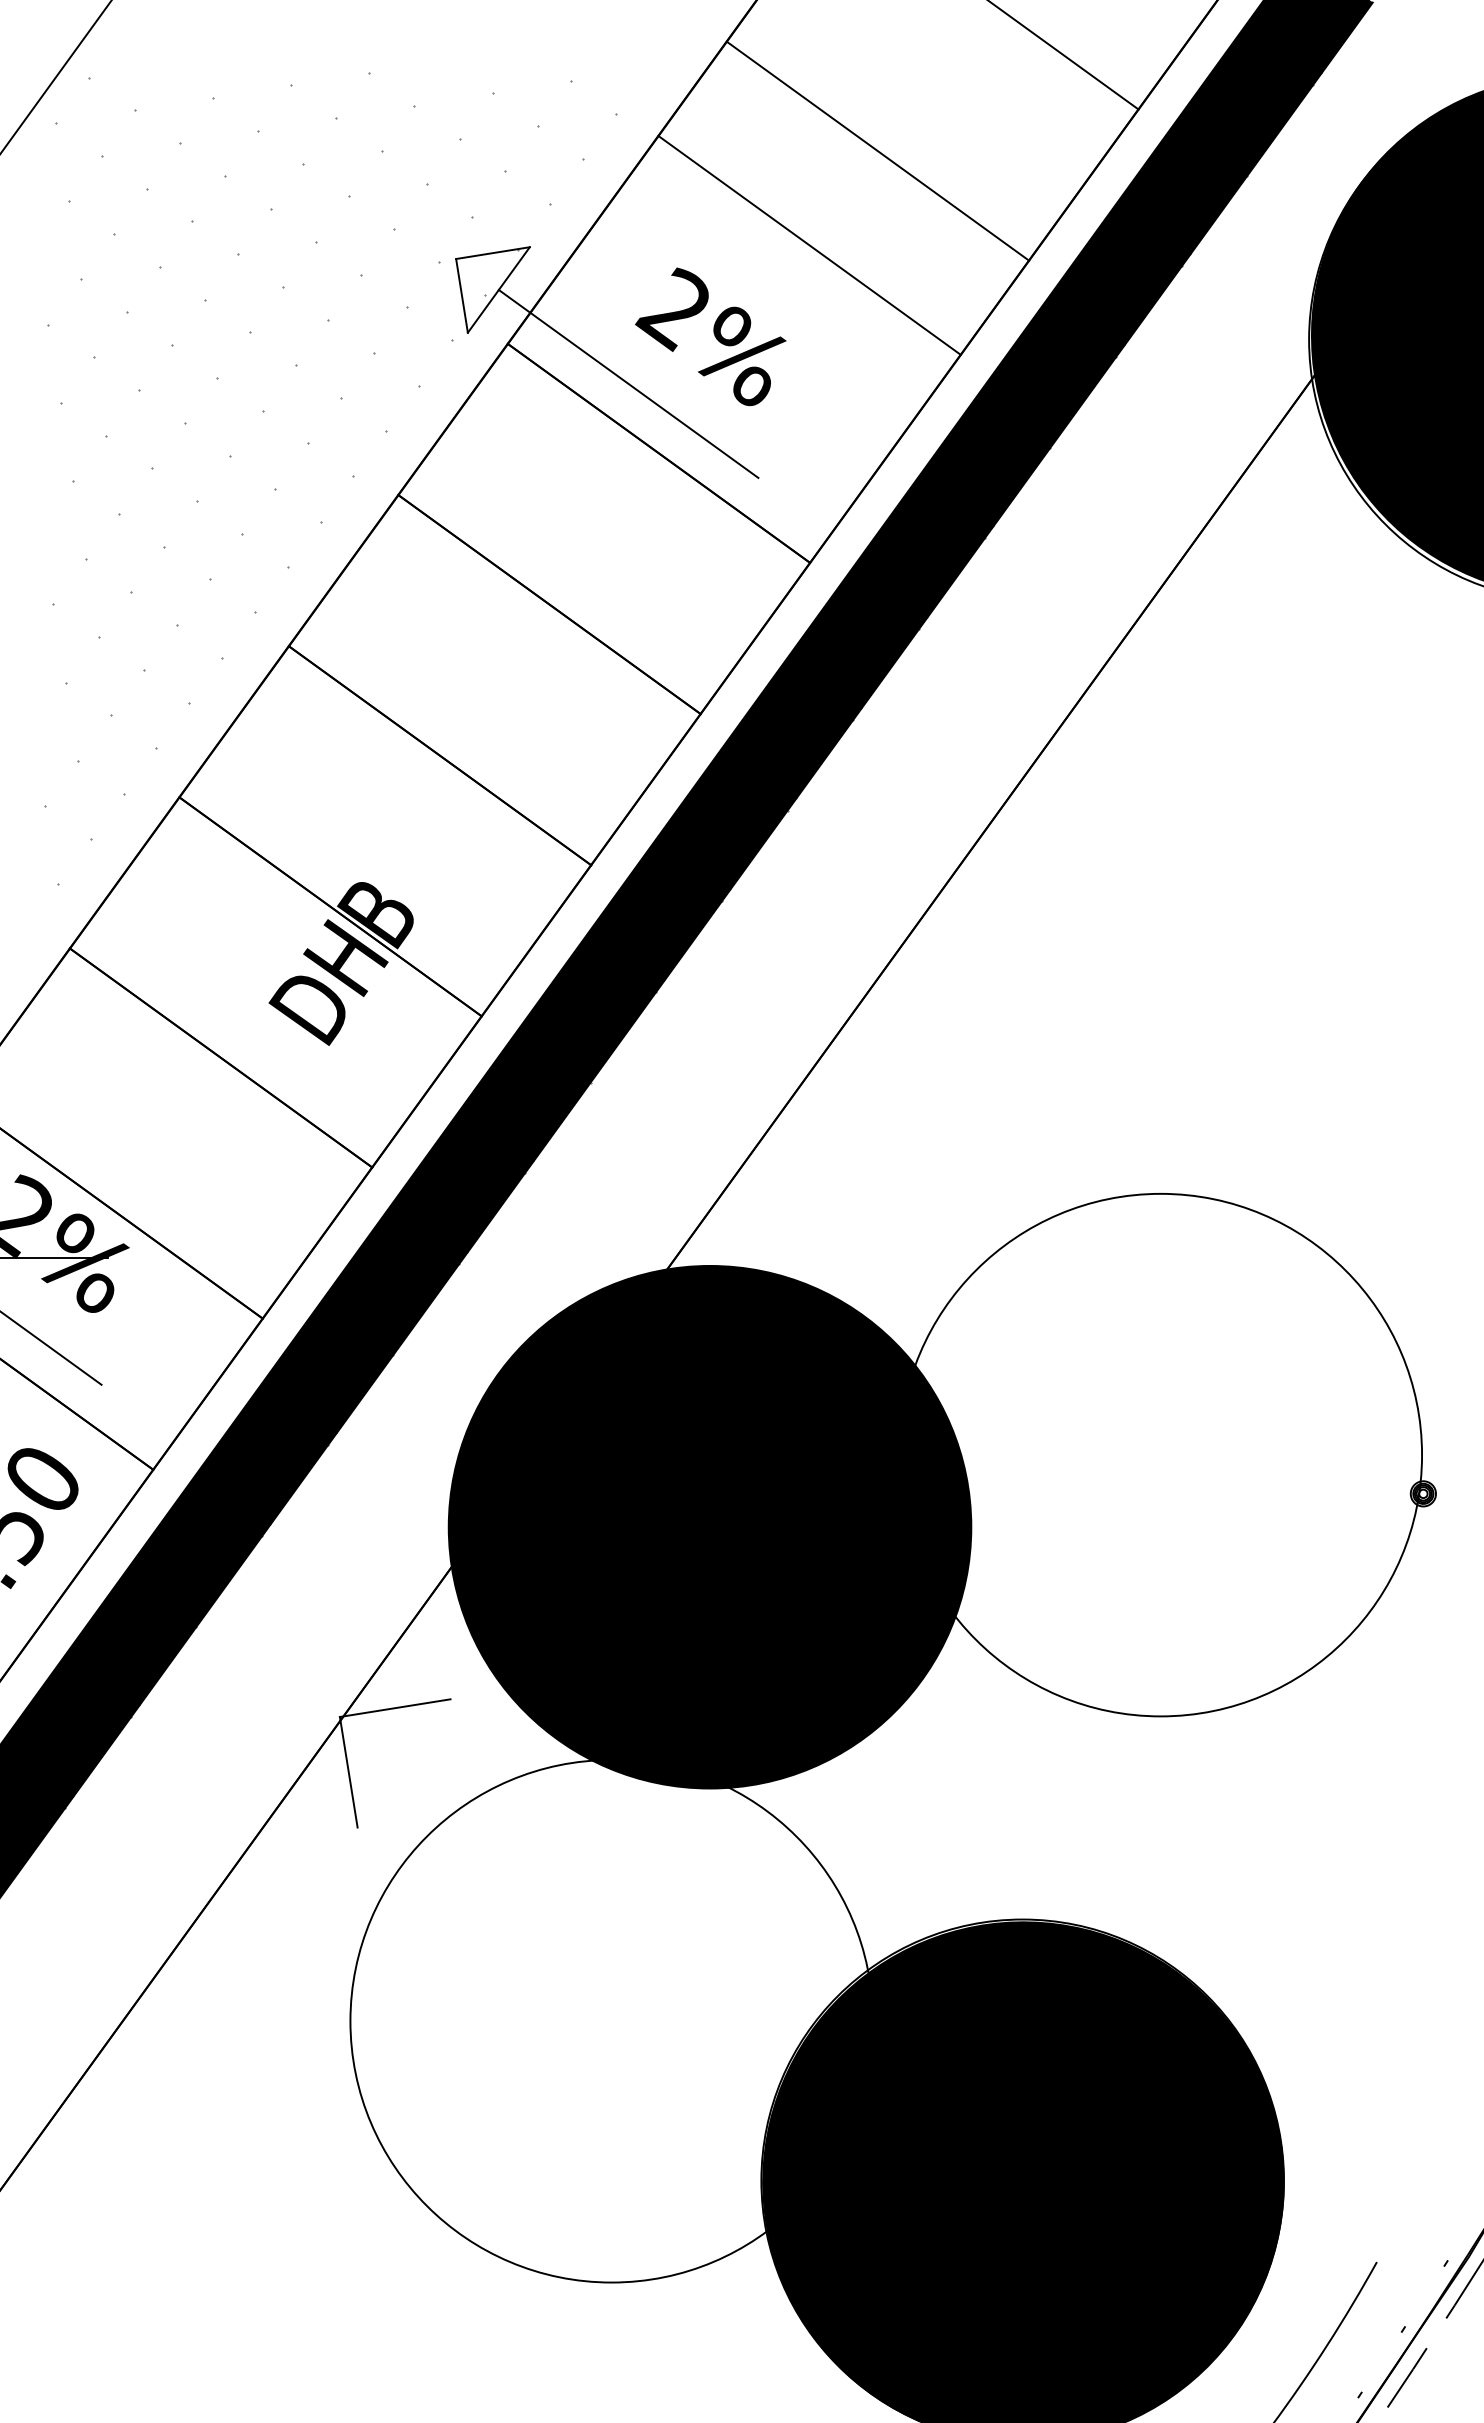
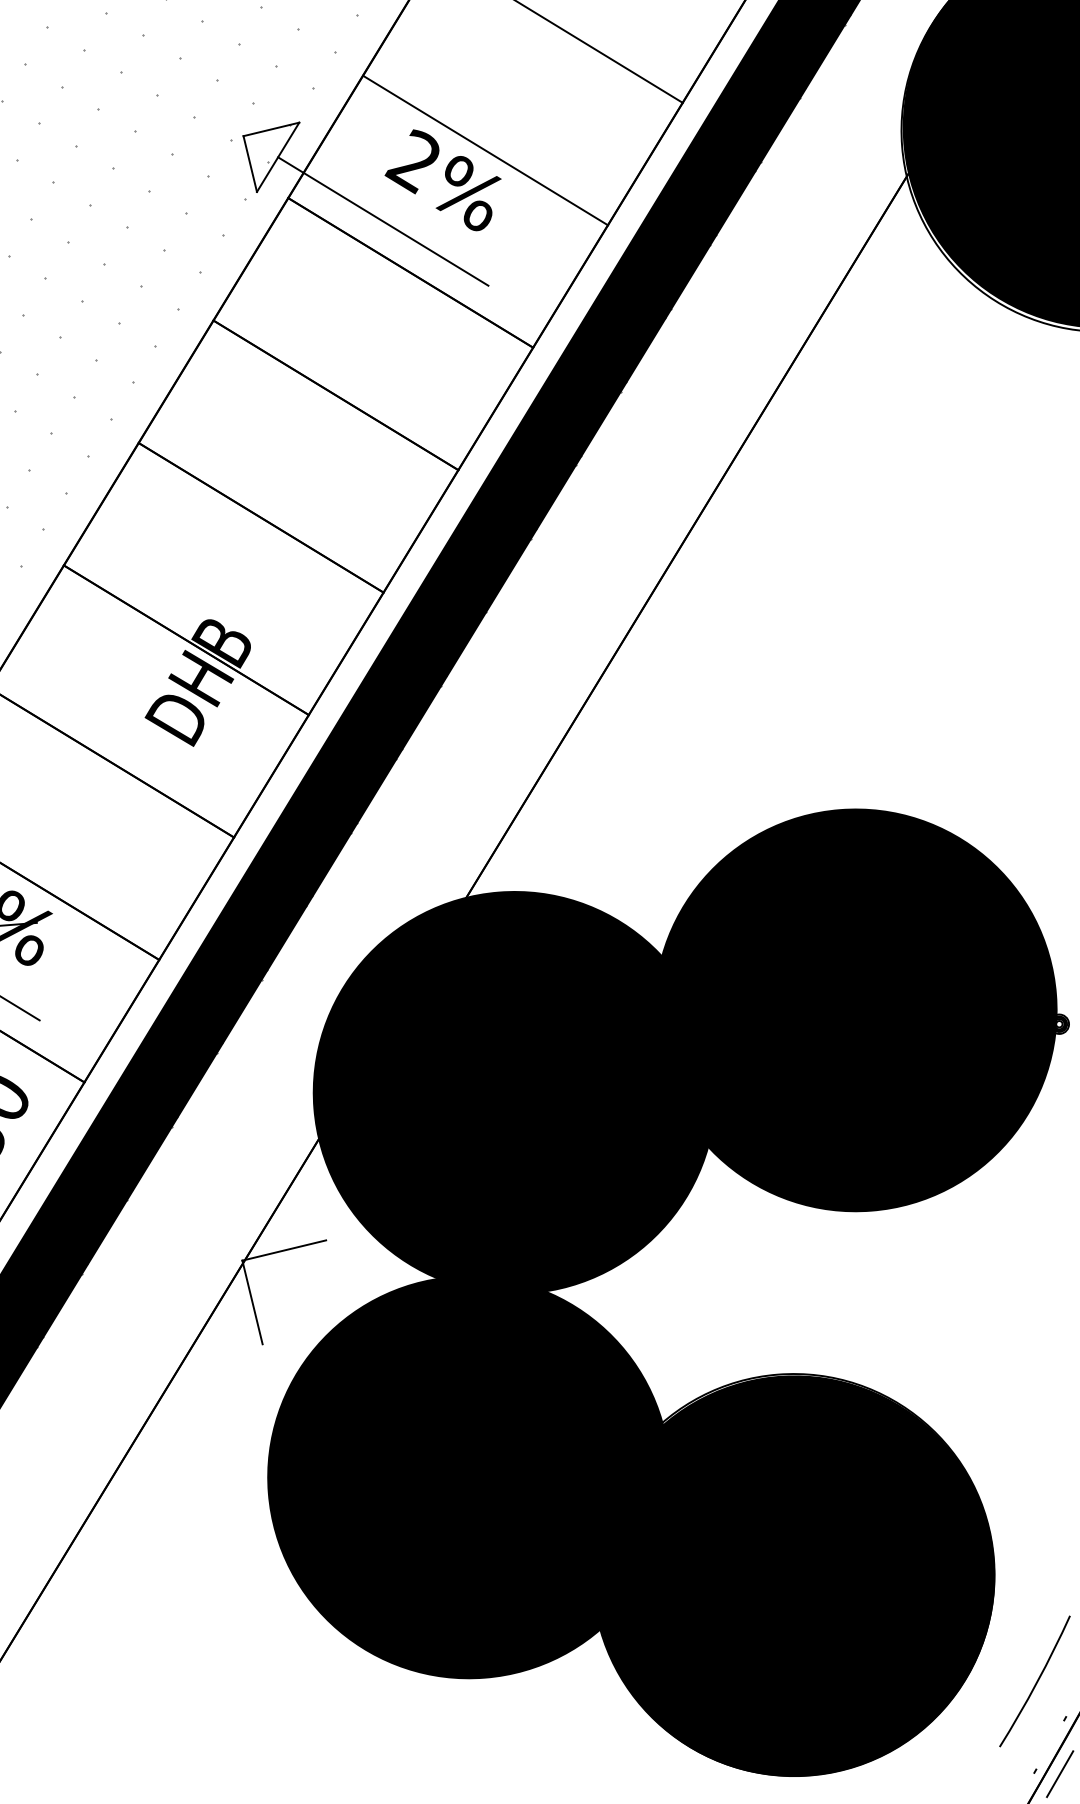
line: (809, 244) -> (485, 149), moved
fill: (1160, 1454) -> (855, 1009), added
fill: (611, 2021) -> (468, 1477), added

